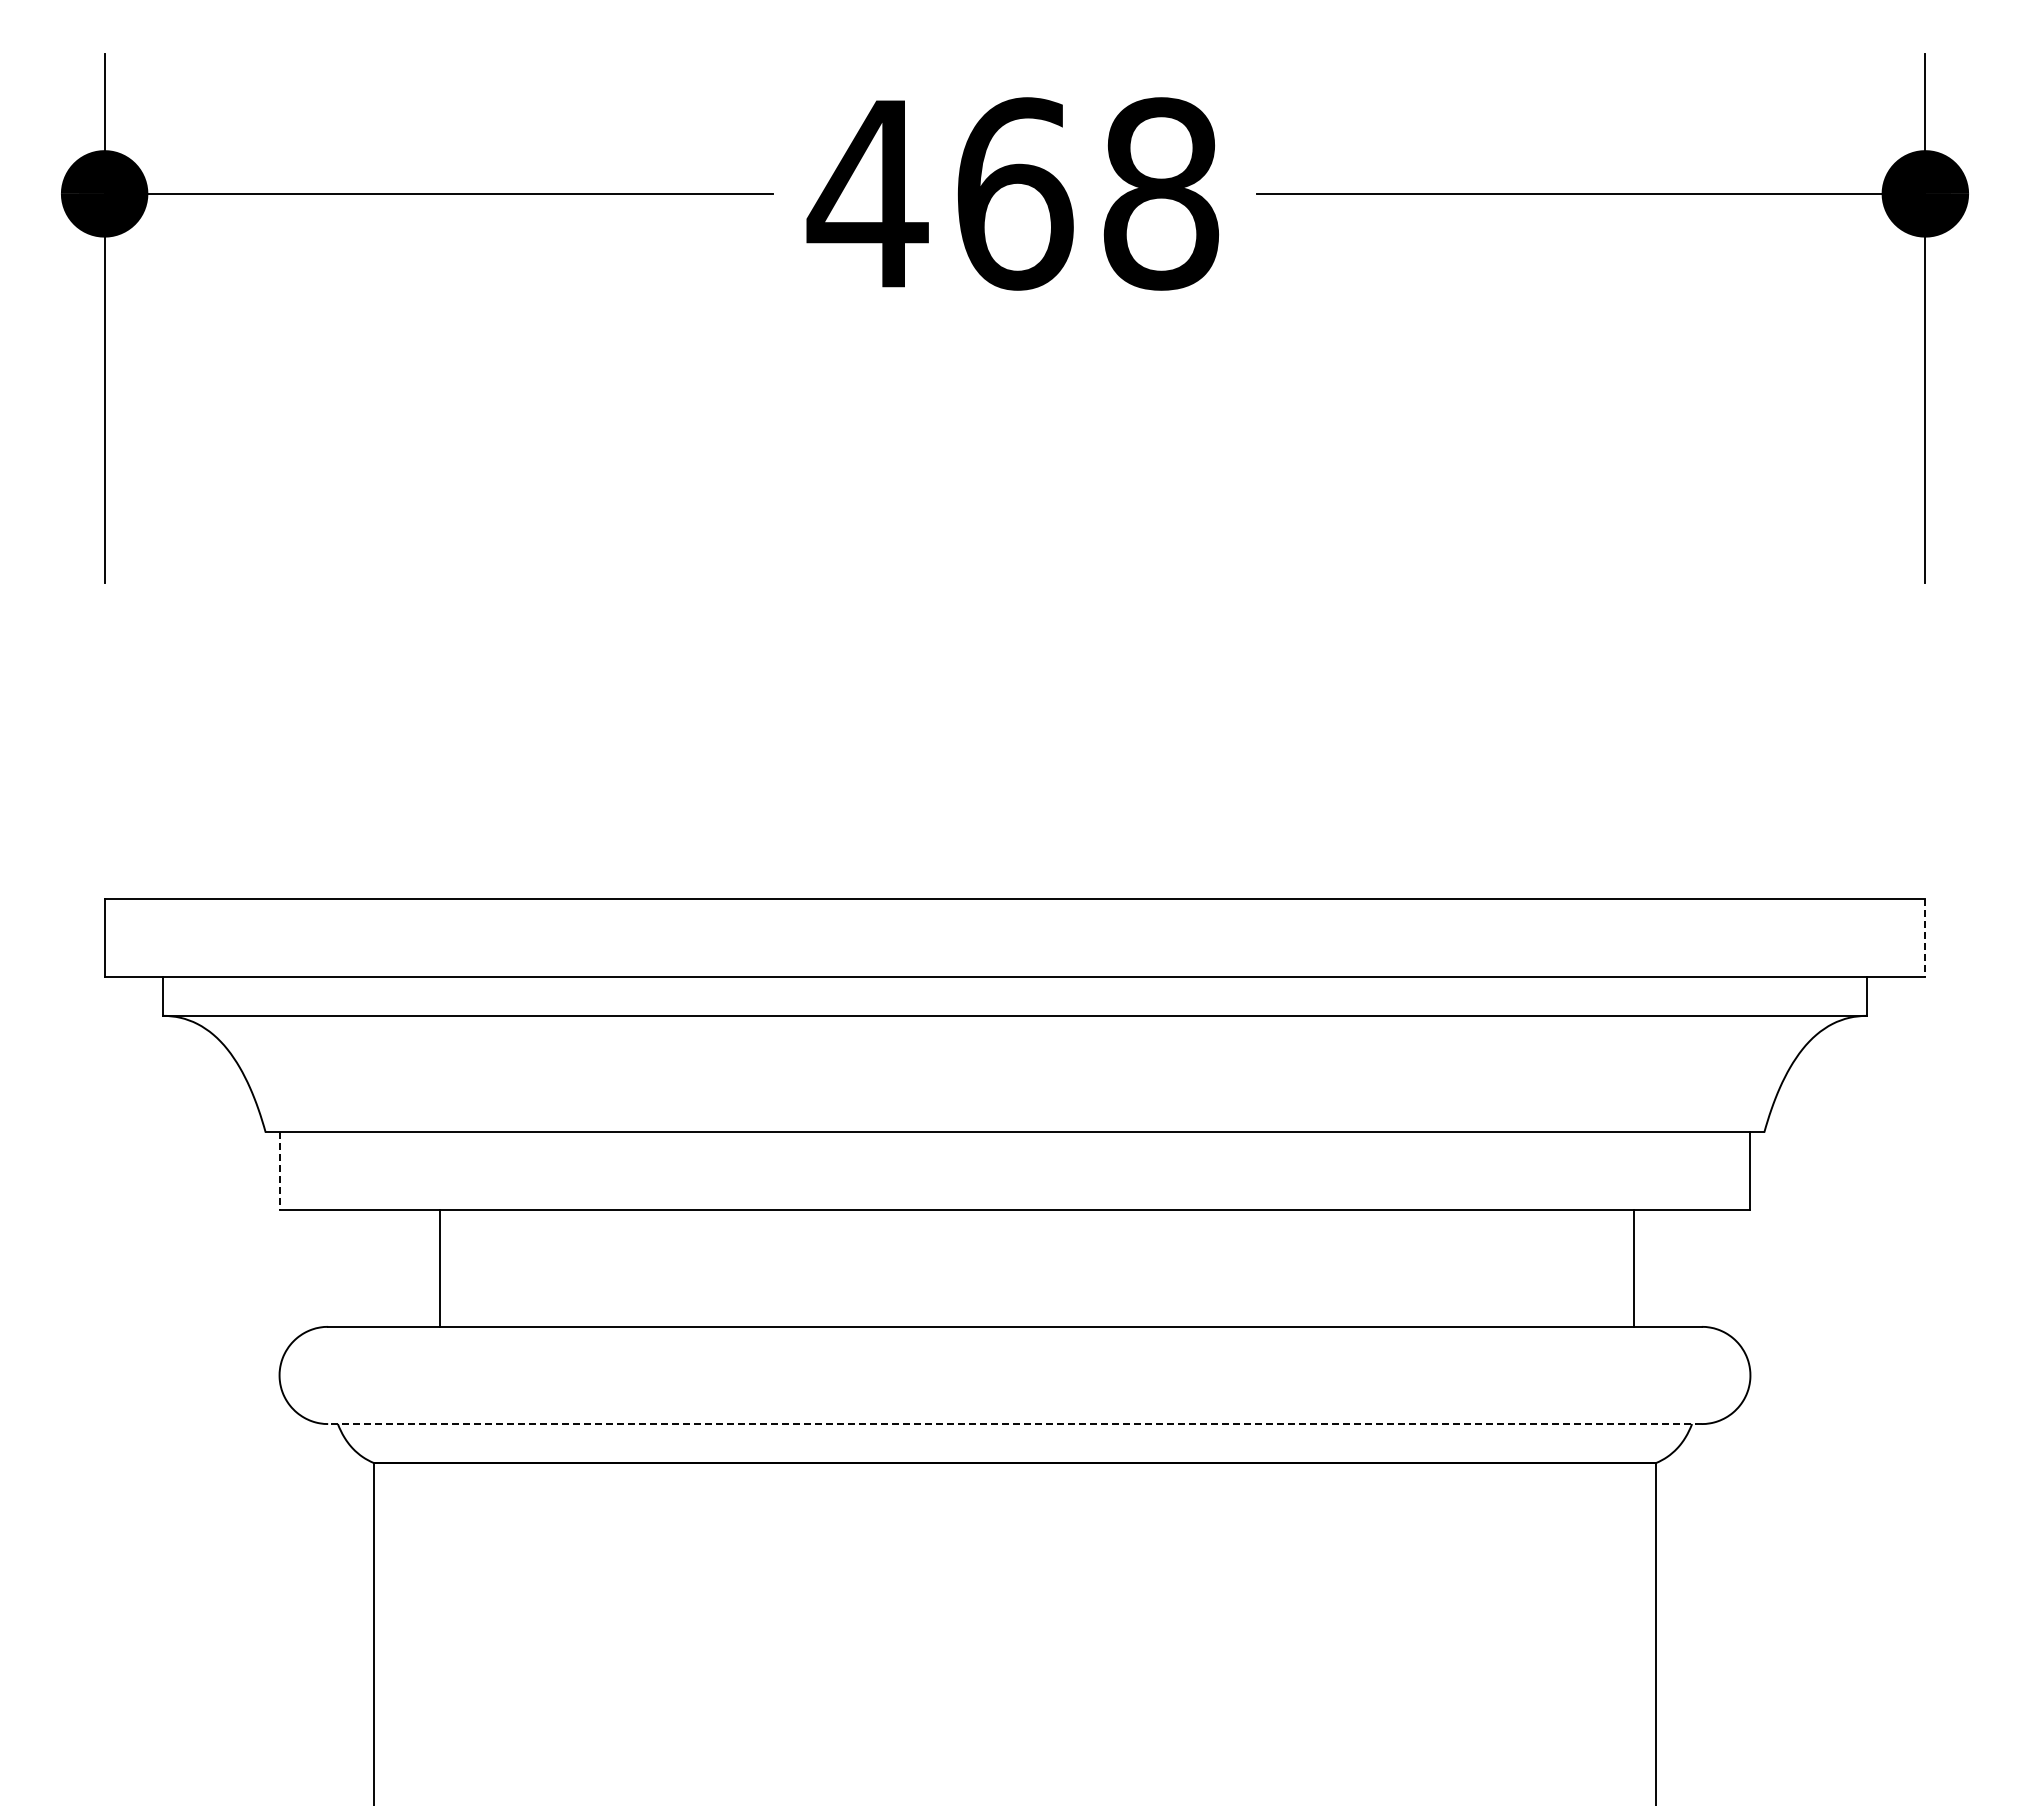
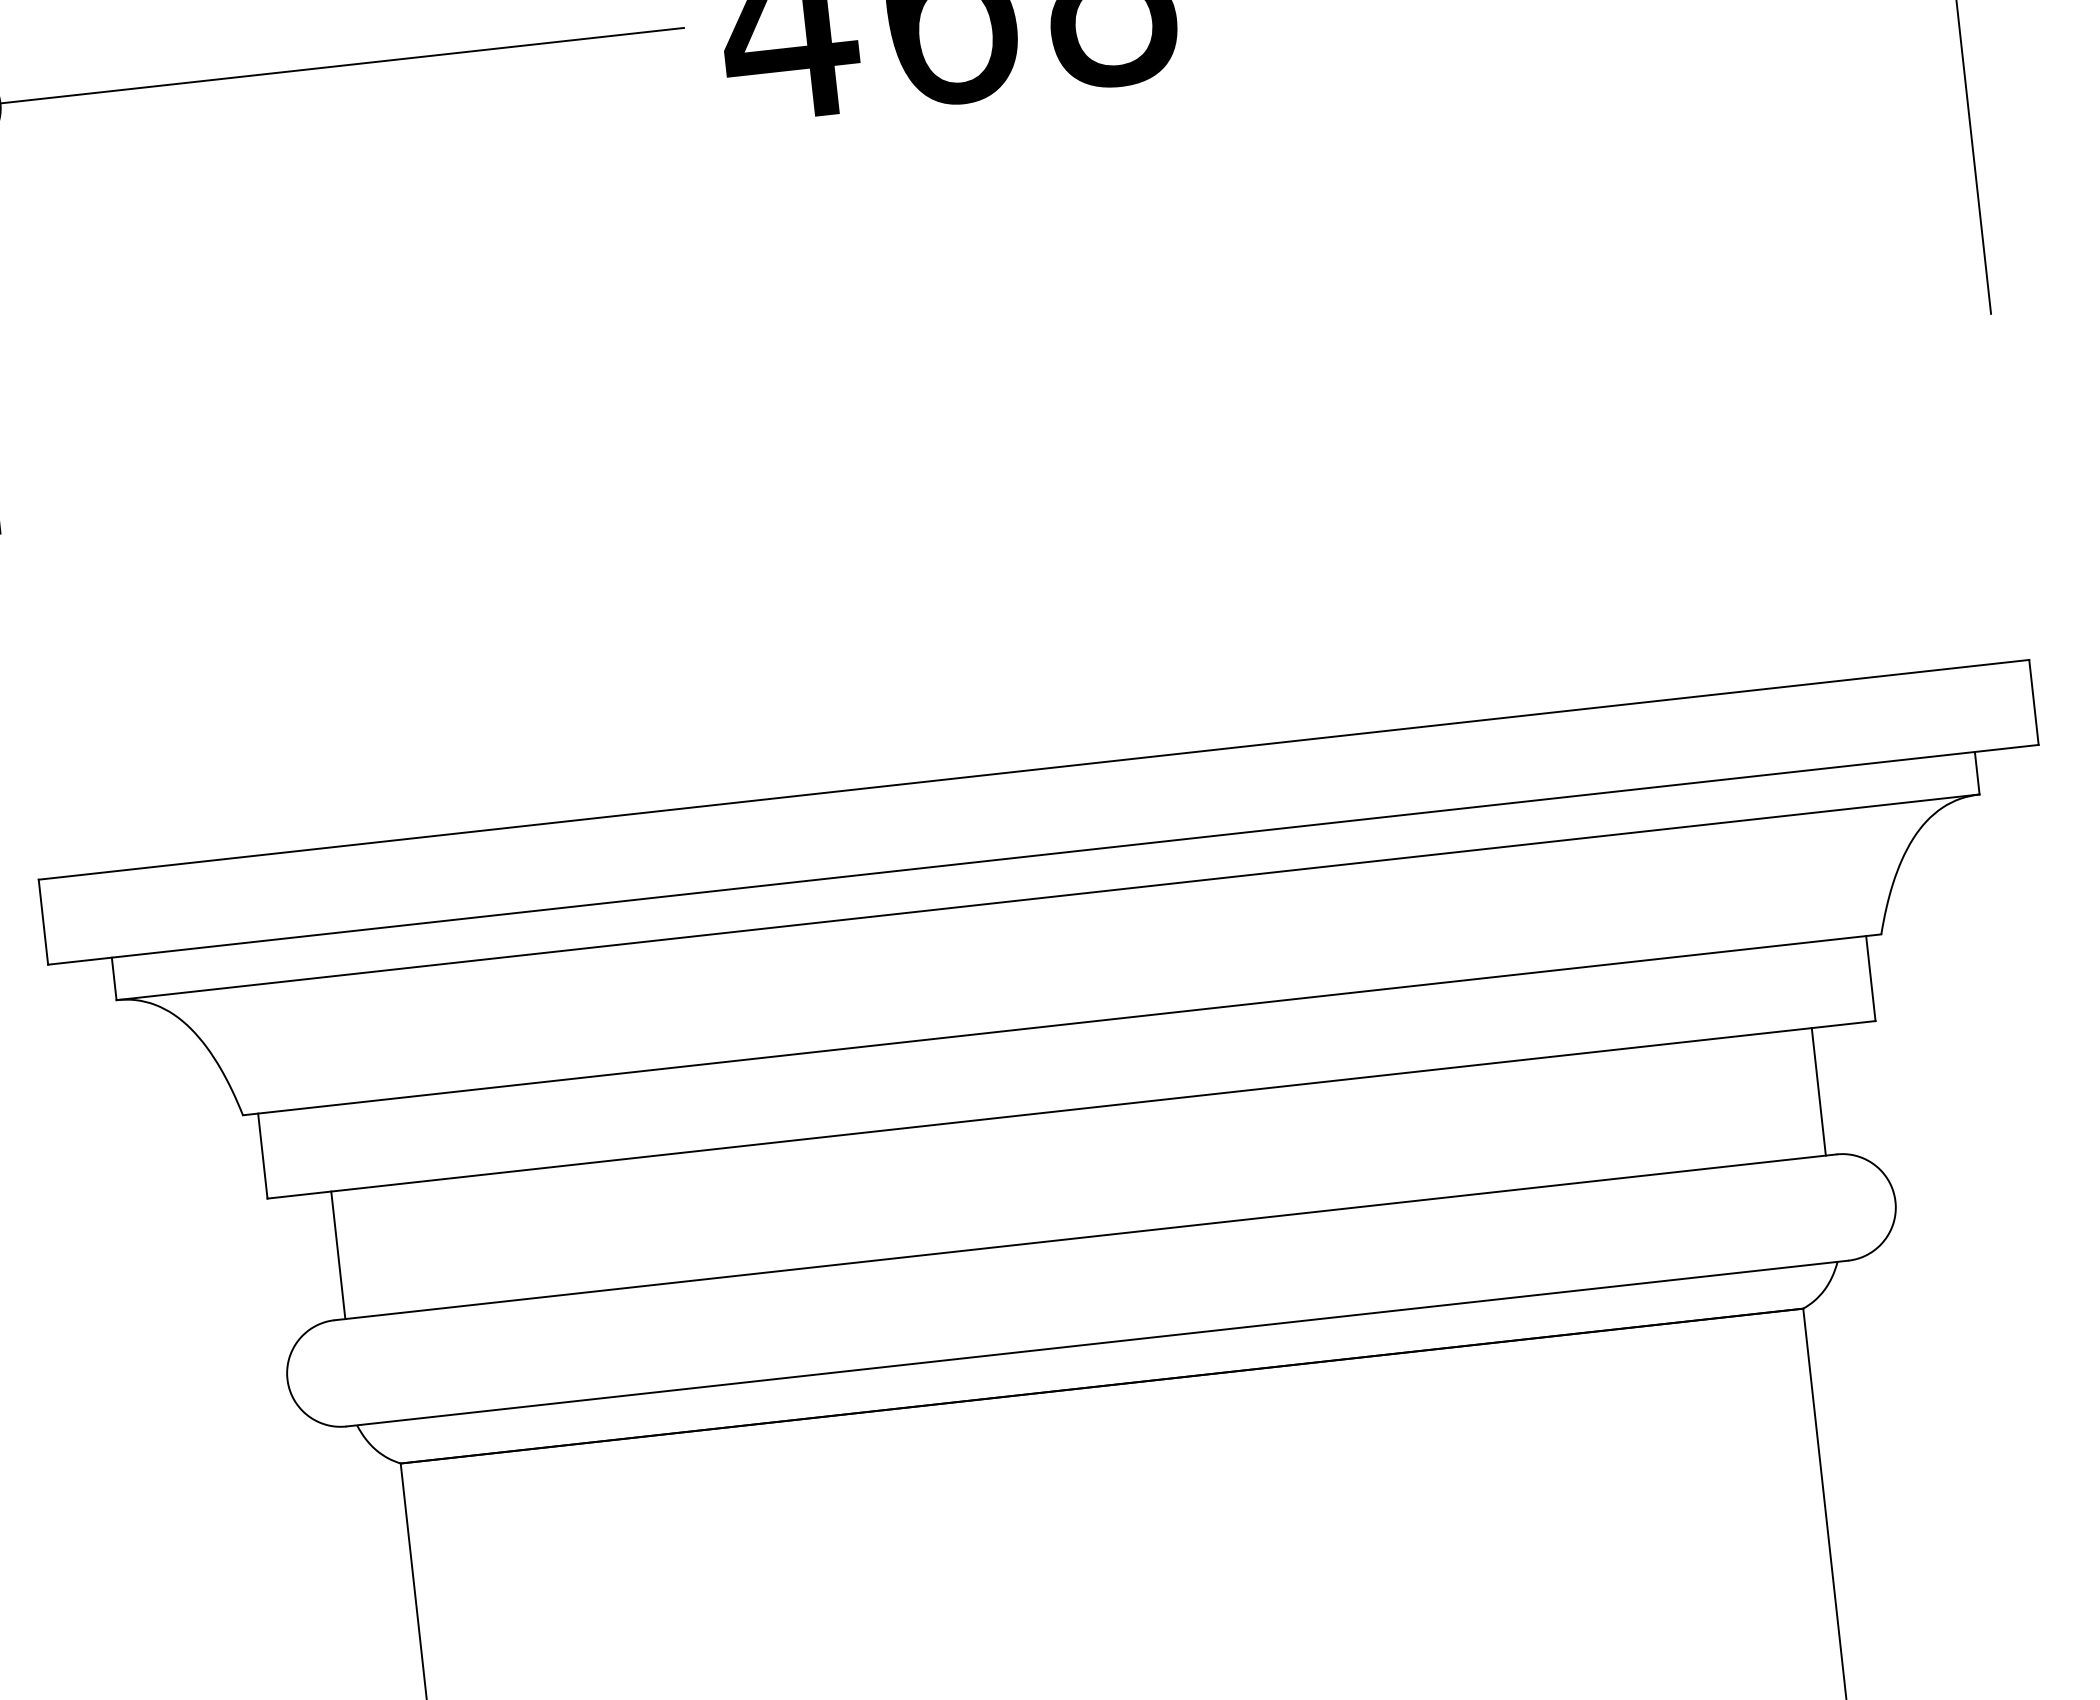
line: (1925, 938) -> (2034, 702), dashed -> solid
line: (279, 1171) -> (262, 1156), dashed -> solid
line: (439, 1268) -> (337, 1255), moved
line: (1634, 1268) -> (1819, 1091), moved
line: (1015, 1424) -> (1097, 1344), dashed -> solid

